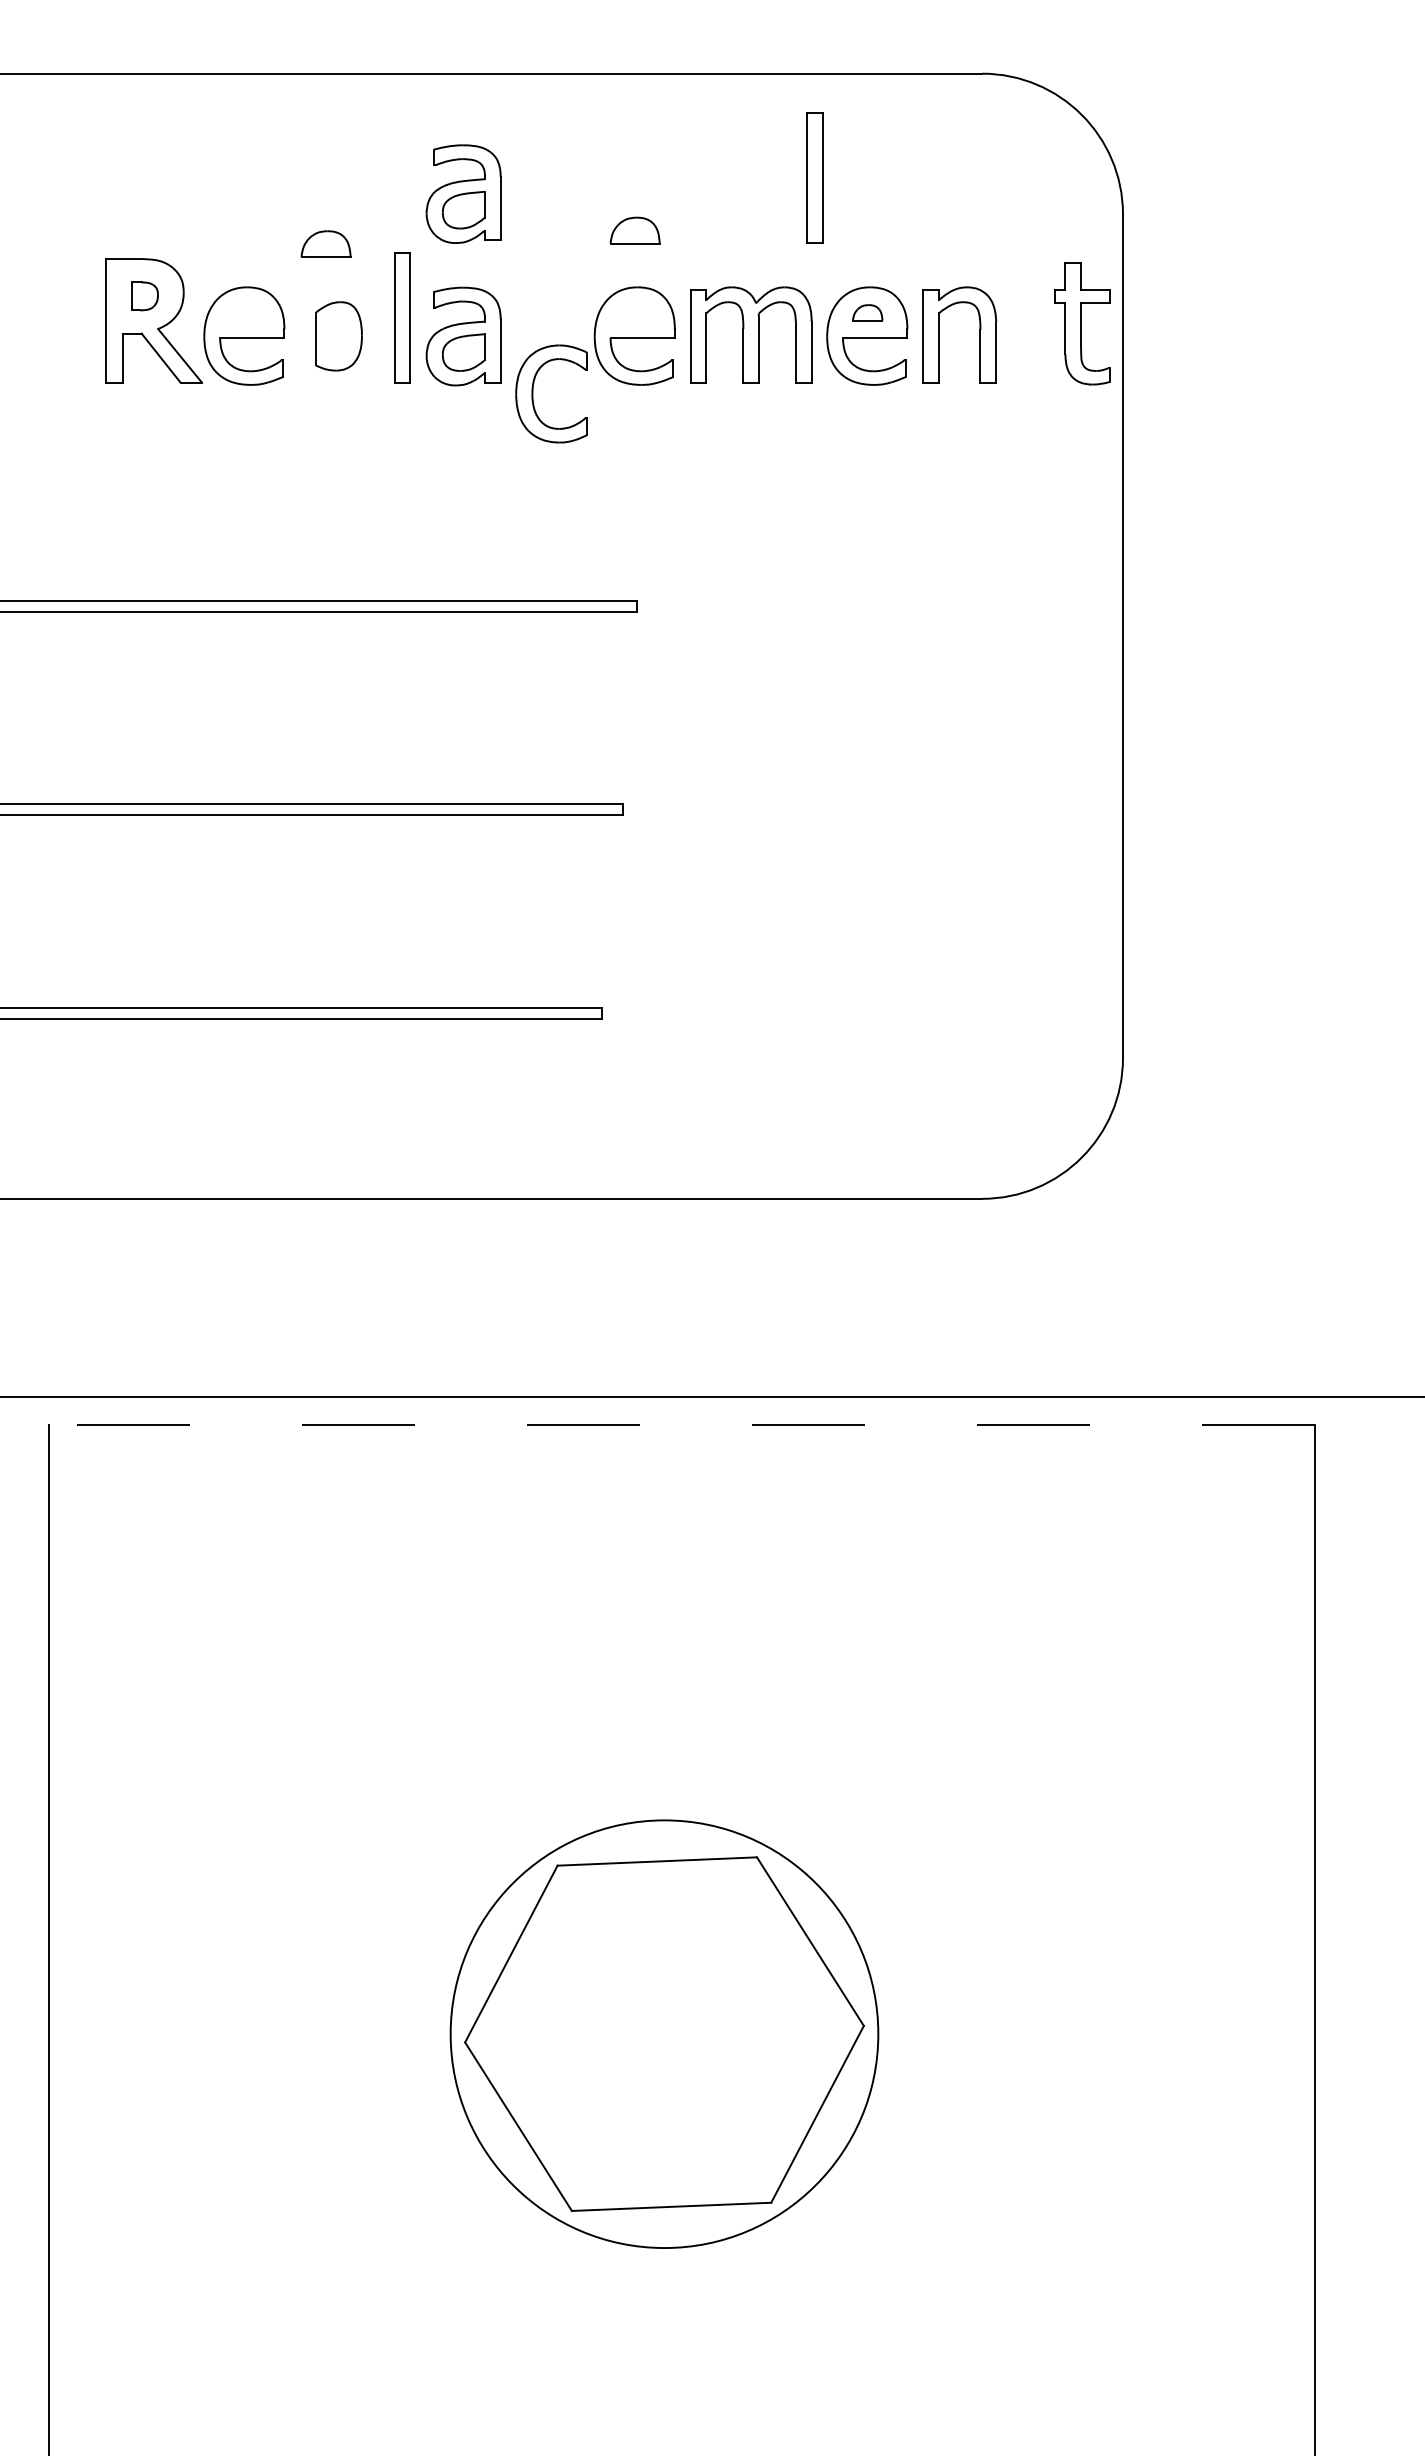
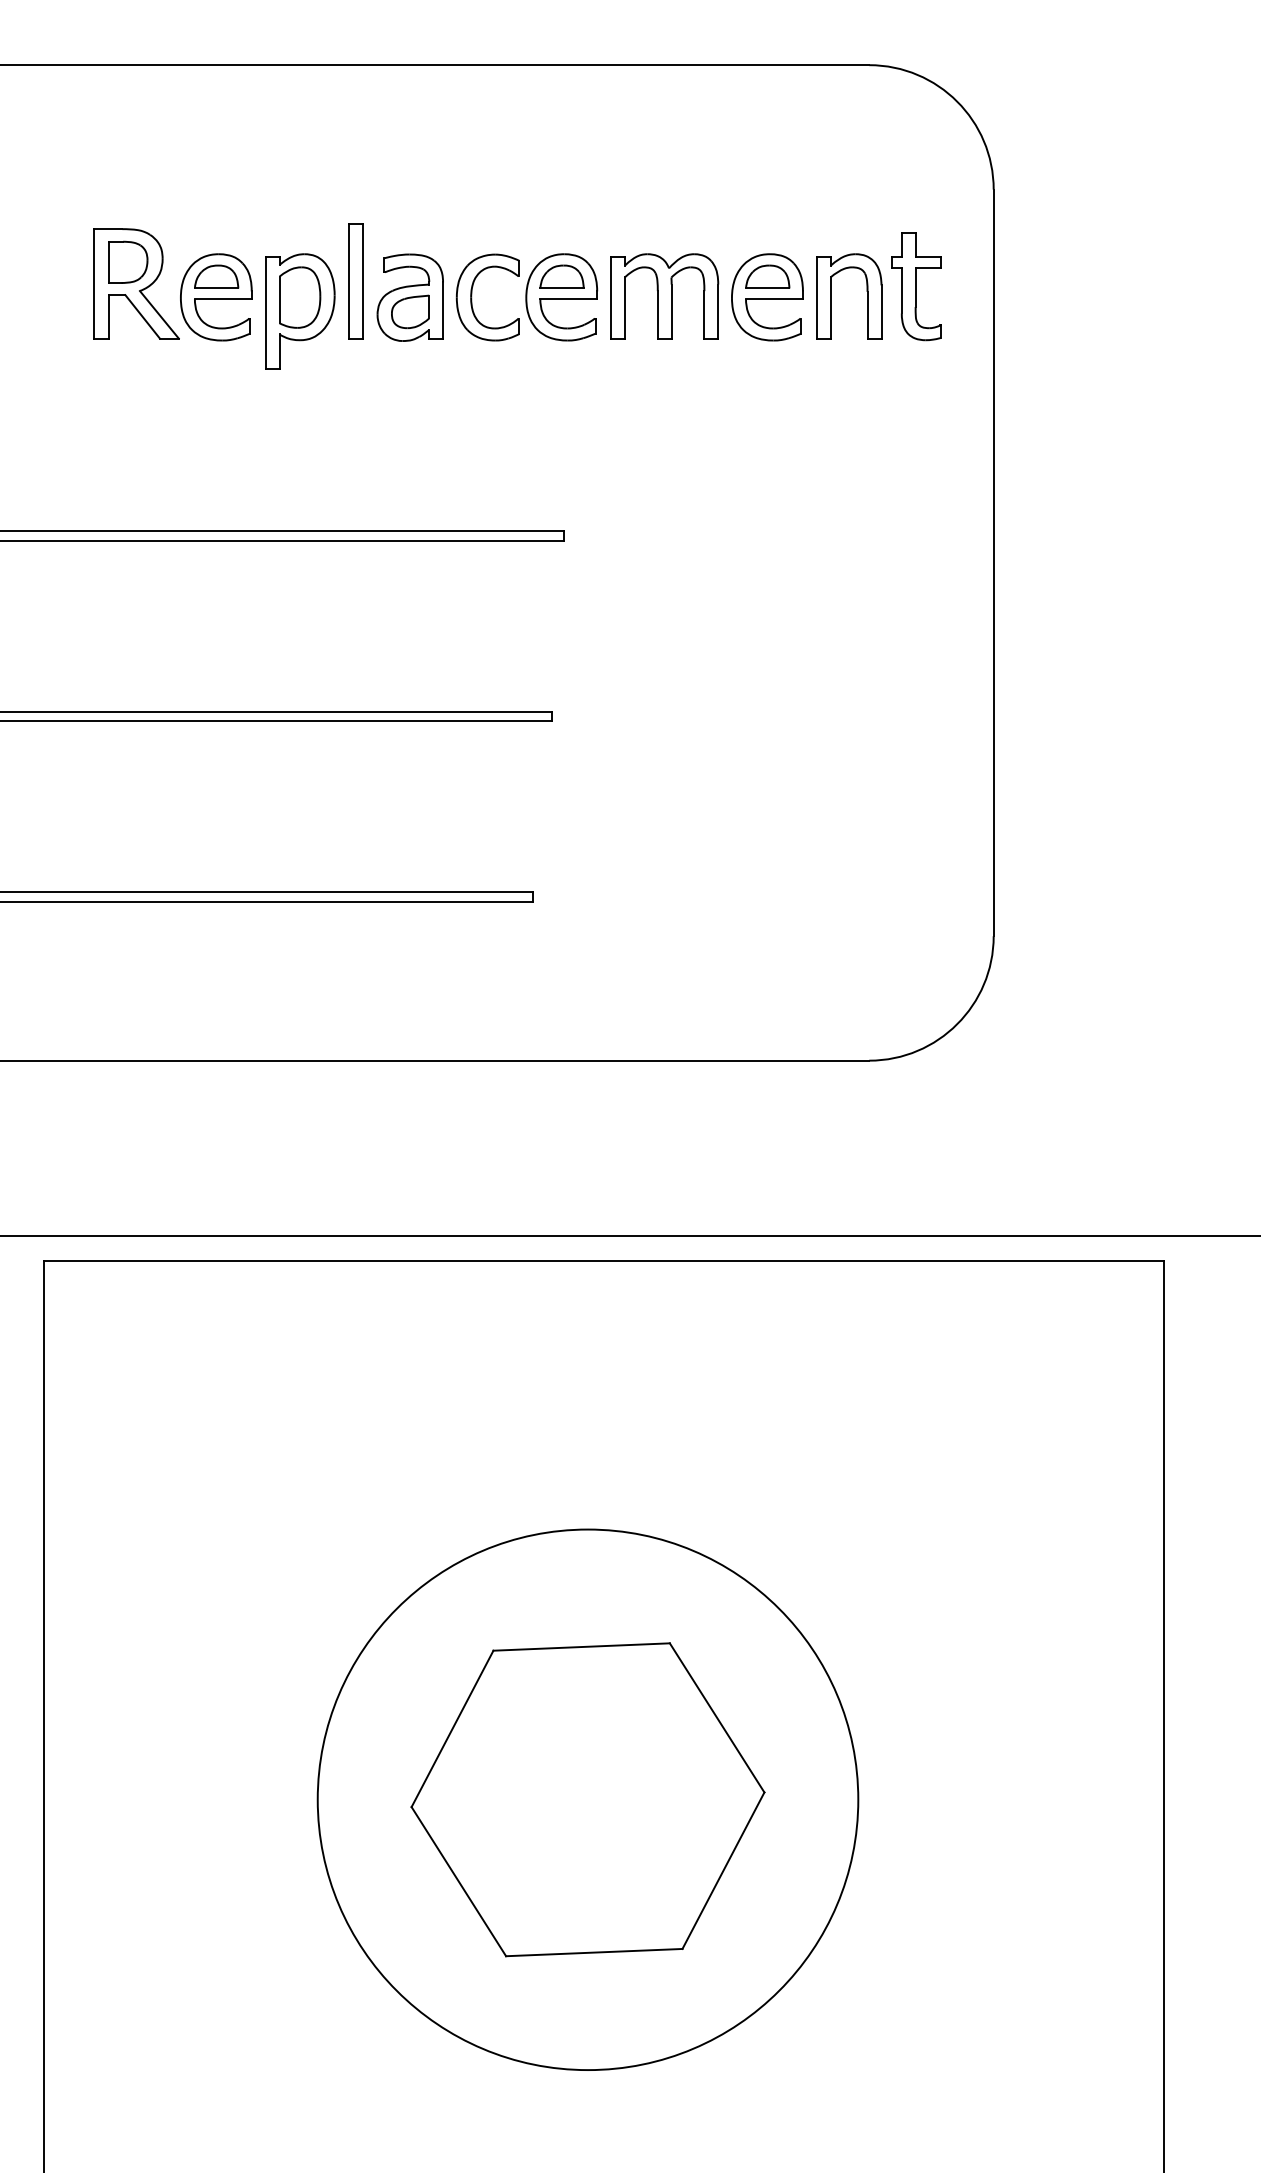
part: (814, 178) -> (720, 157), removed
part: (462, 193) -> (409, 171), removed
part: (634, 230) -> (561, 276), moved
part: (325, 243) -> (216, 276), moved
part: (145, 295) -> (128, 261), size x1.67
part: (867, 312) -> (767, 276), size x1.67
part: (1082, 323) -> (916, 286), moved
part: (339, 352) -> (300, 311), added
part: (533, 393) -> (472, 297), moved
line: (681, 1424) -> (603, 1260), dashed -> solid
circle: (663, 2033) -> (587, 1799), size x1.43

